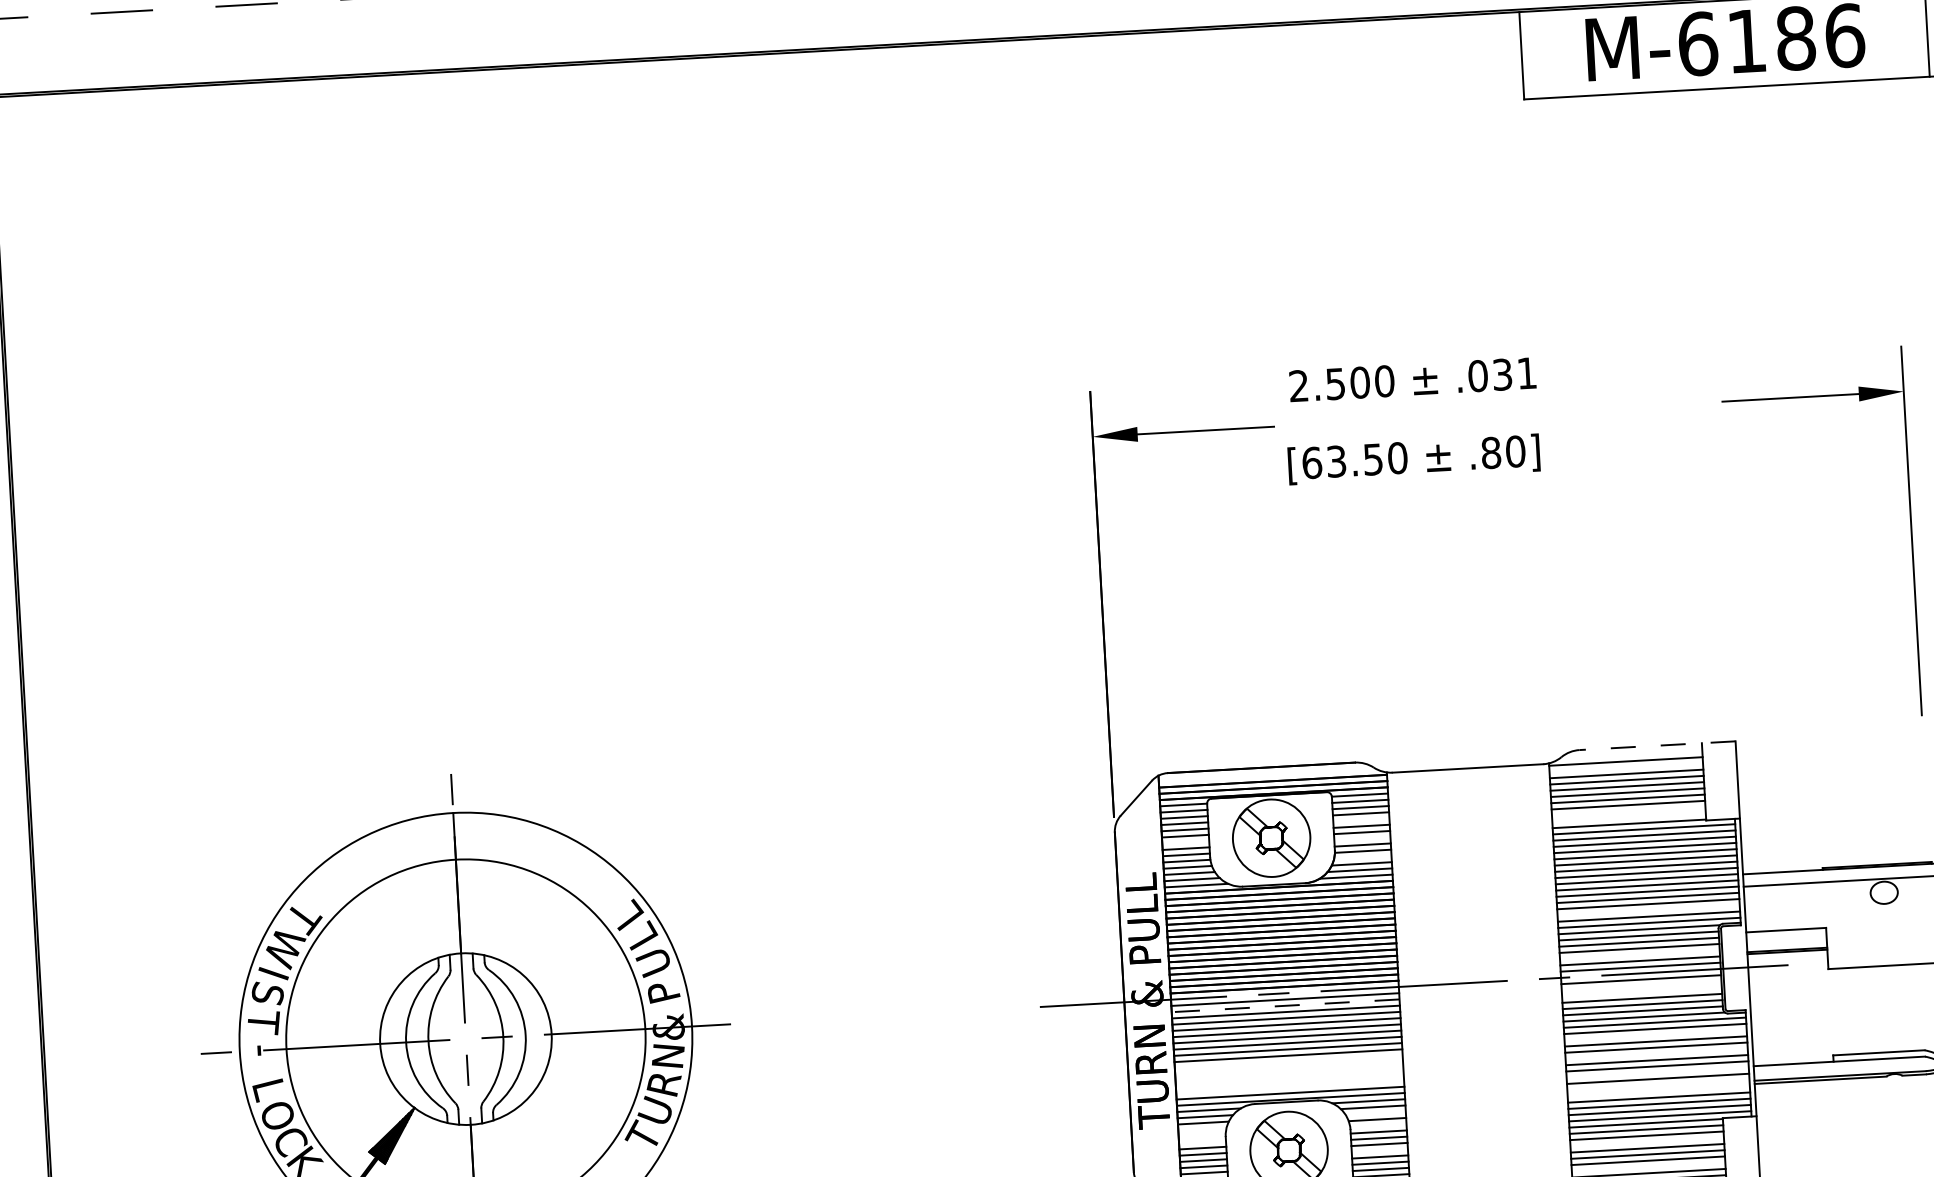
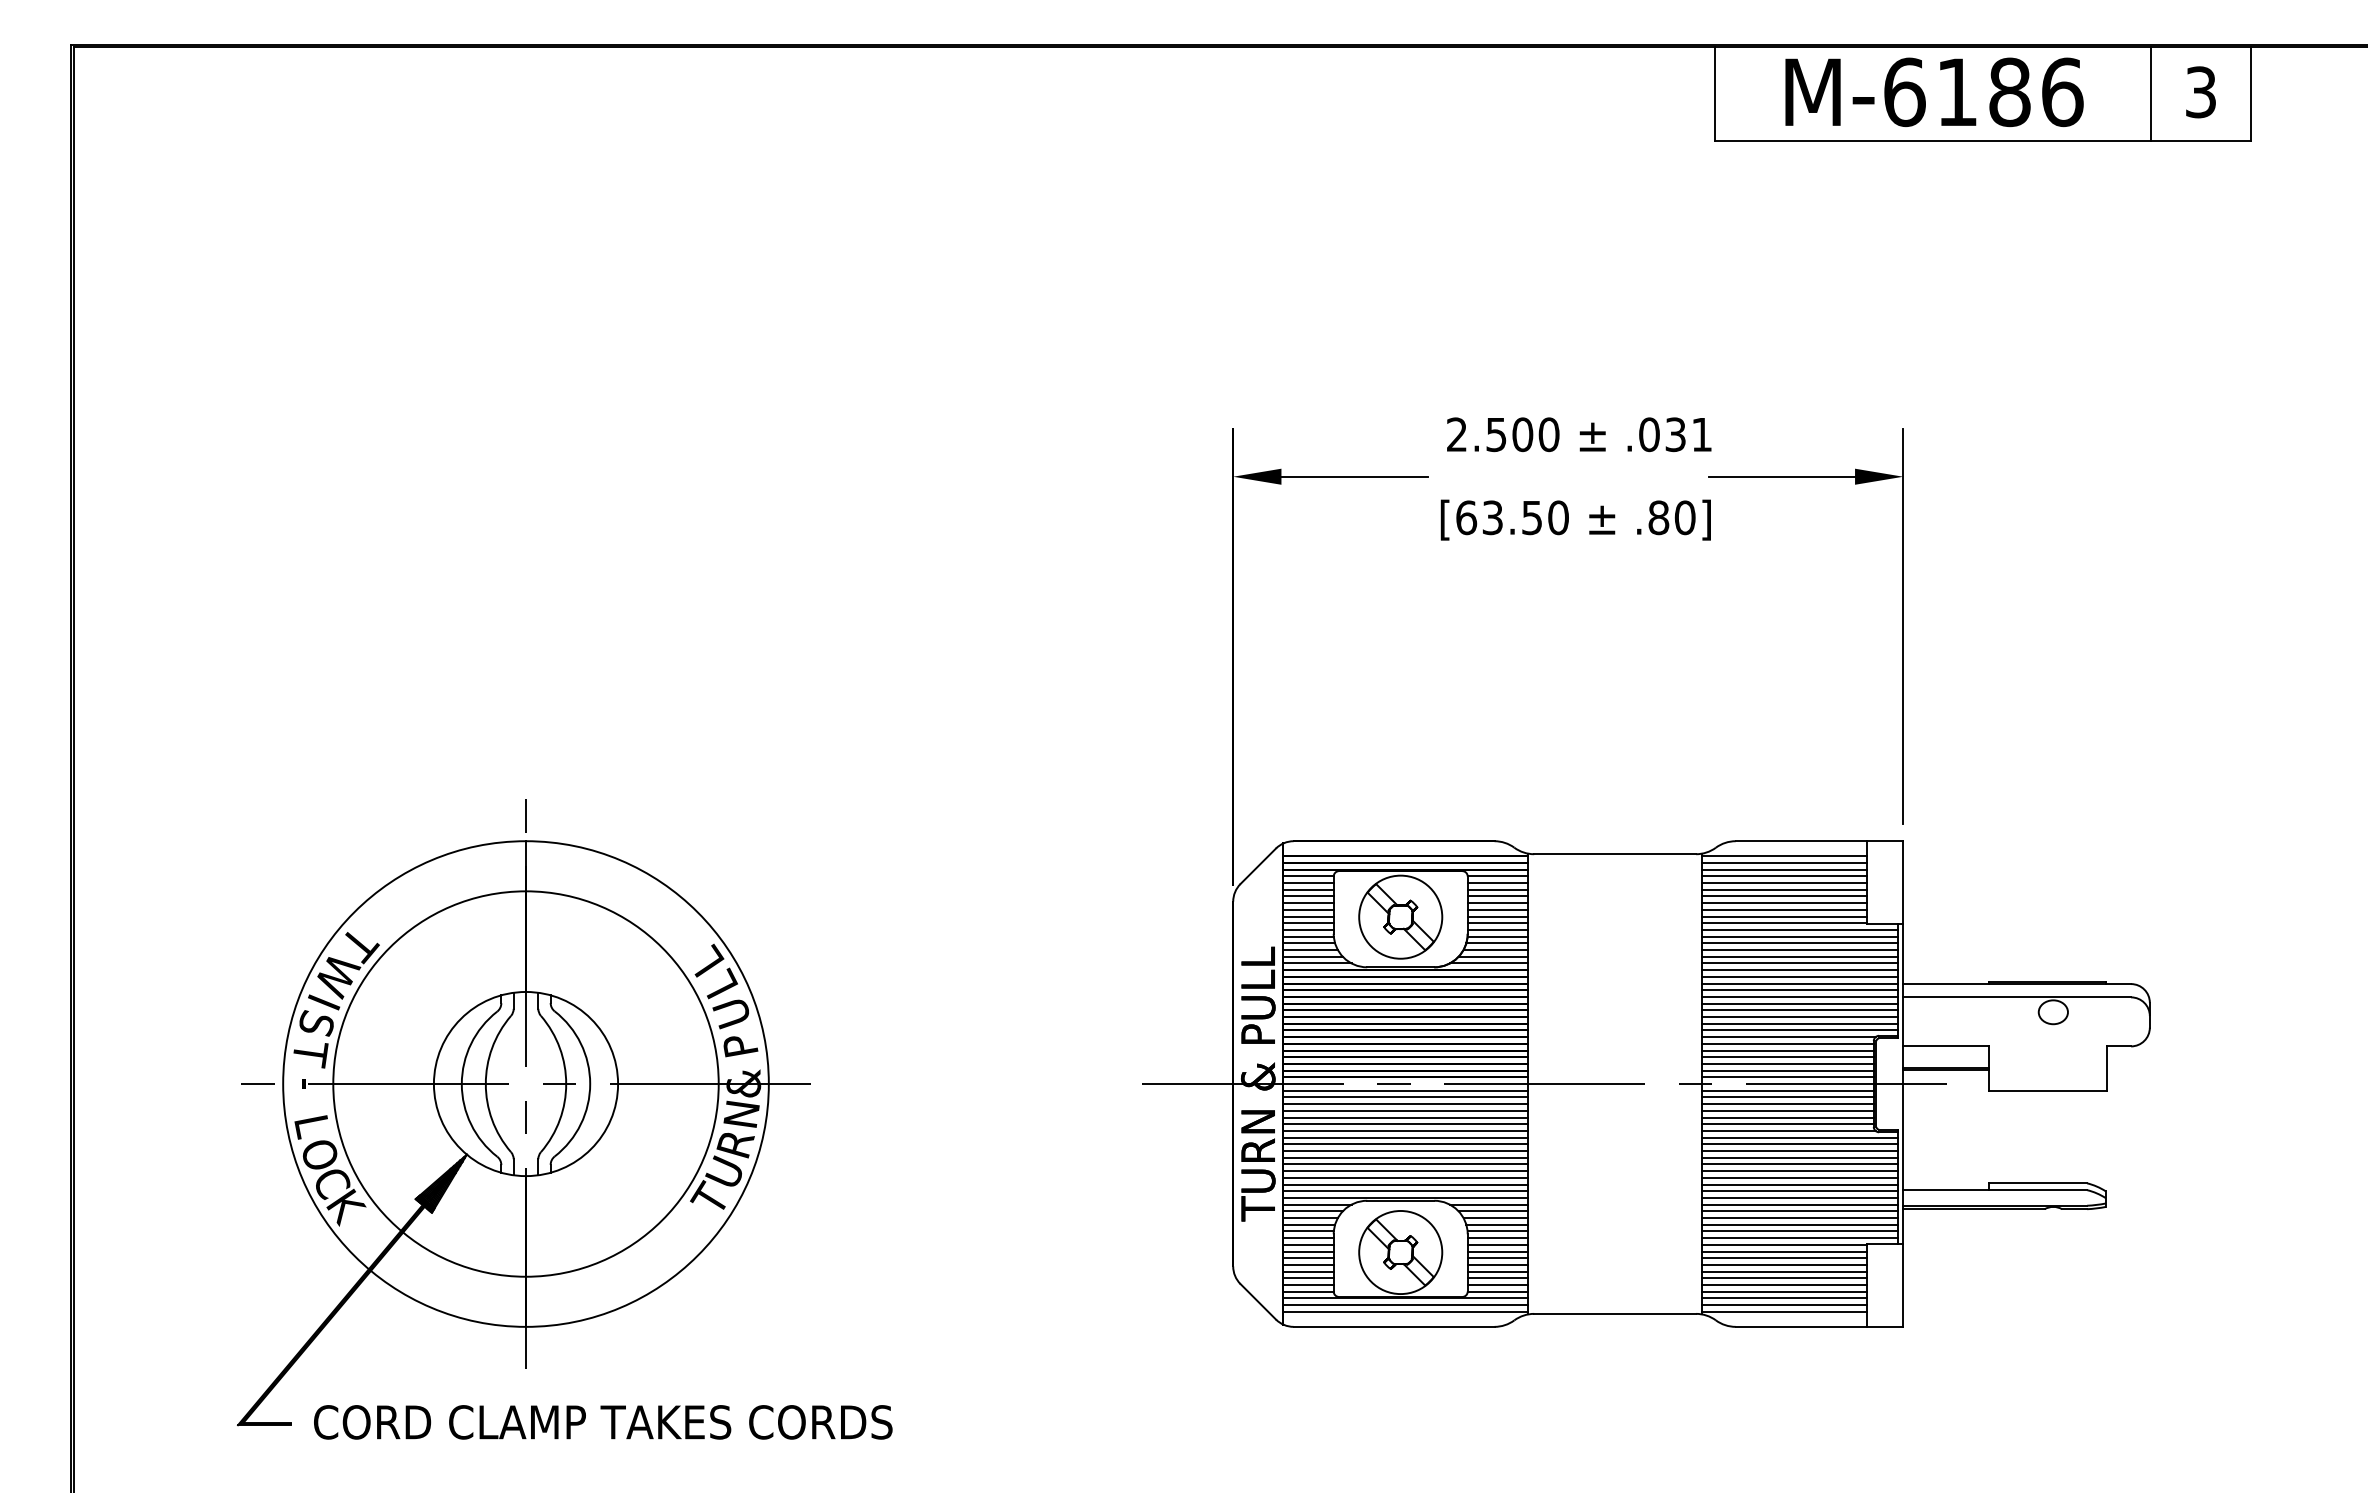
part: (1910, 531) -> (1902, 626), moved
line: (1657, 745) -> (1819, 841), dashed -> solid
line: (1626, 767) -> (1784, 862), added
line: (1628, 811) -> (1784, 909), added
line: (1628, 817) -> (1784, 916), added
line: (1361, 820) -> (1497, 903), added
line: (1362, 839) -> (1497, 923), added
line: (1185, 842) -> (1308, 916), added
line: (1363, 857) -> (1497, 943), added
line: (1648, 910) -> (1799, 1017), added
line: (1639, 954) -> (1787, 1063), added
line: (1641, 985) -> (1787, 1097), added
line: (1641, 992) -> (1787, 1104), added
line: (1285, 1005) -> (1405, 1097), dashed -> solid
line: (1655, 1035) -> (1799, 1151), added
line: (1656, 1054) -> (1799, 1171), added
line: (1288, 1061) -> (1405, 1157), added
line: (1288, 1068) -> (1405, 1164), added
line: (1657, 1072) -> (1799, 1191), added
line: (1289, 1074) -> (1405, 1171), added
line: (1289, 1080) -> (1405, 1177), added
line: (1657, 1084) -> (1799, 1204), added
line: (1290, 1086) -> (1405, 1184), added
line: (1658, 1091) -> (1799, 1211), added
line: (1375, 1113) -> (1495, 1218), added
line: (1378, 1125) -> (1497, 1231), added
line: (1202, 1129) -> (1309, 1224), added
line: (1202, 1135) -> (1308, 1231), added
line: (1647, 1141) -> (1784, 1264), added
line: (1202, 1142) -> (1308, 1238), added
line: (1379, 1150) -> (1497, 1258), added
line: (1648, 1166) -> (1784, 1291), added

